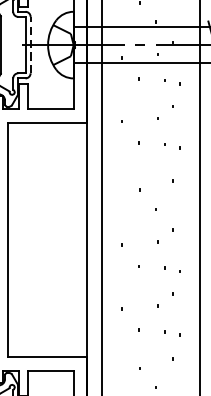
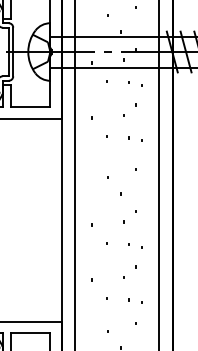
line: (30, 44) -> (13, 51), dashed -> solid

